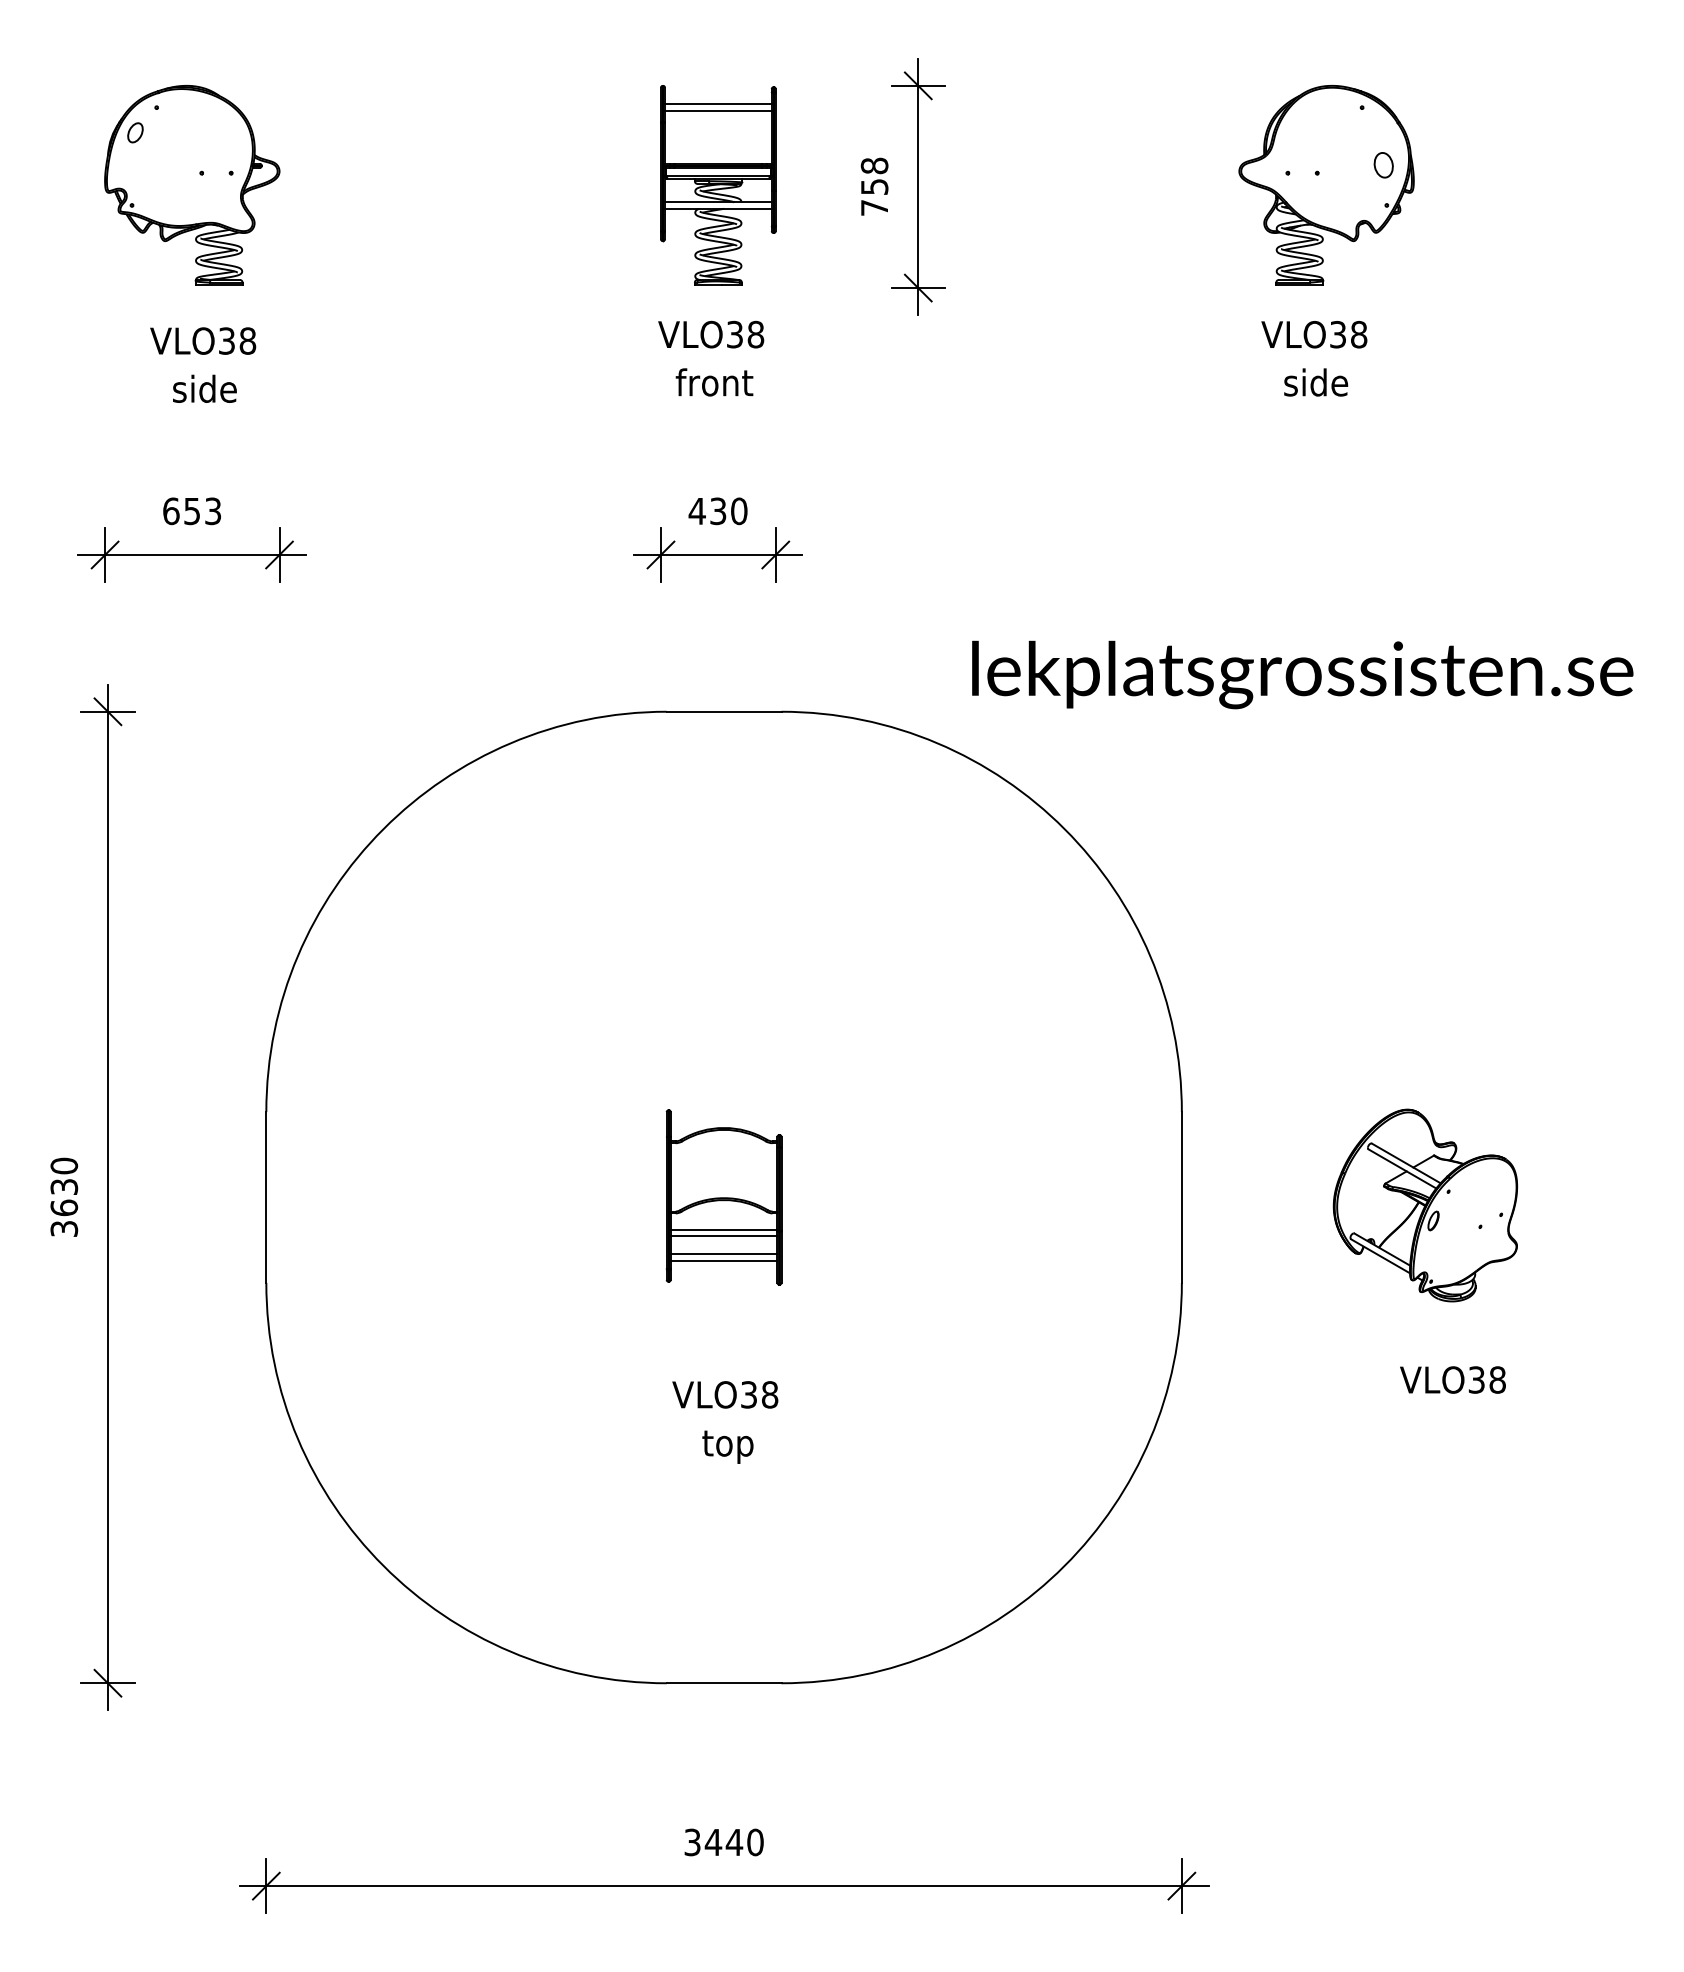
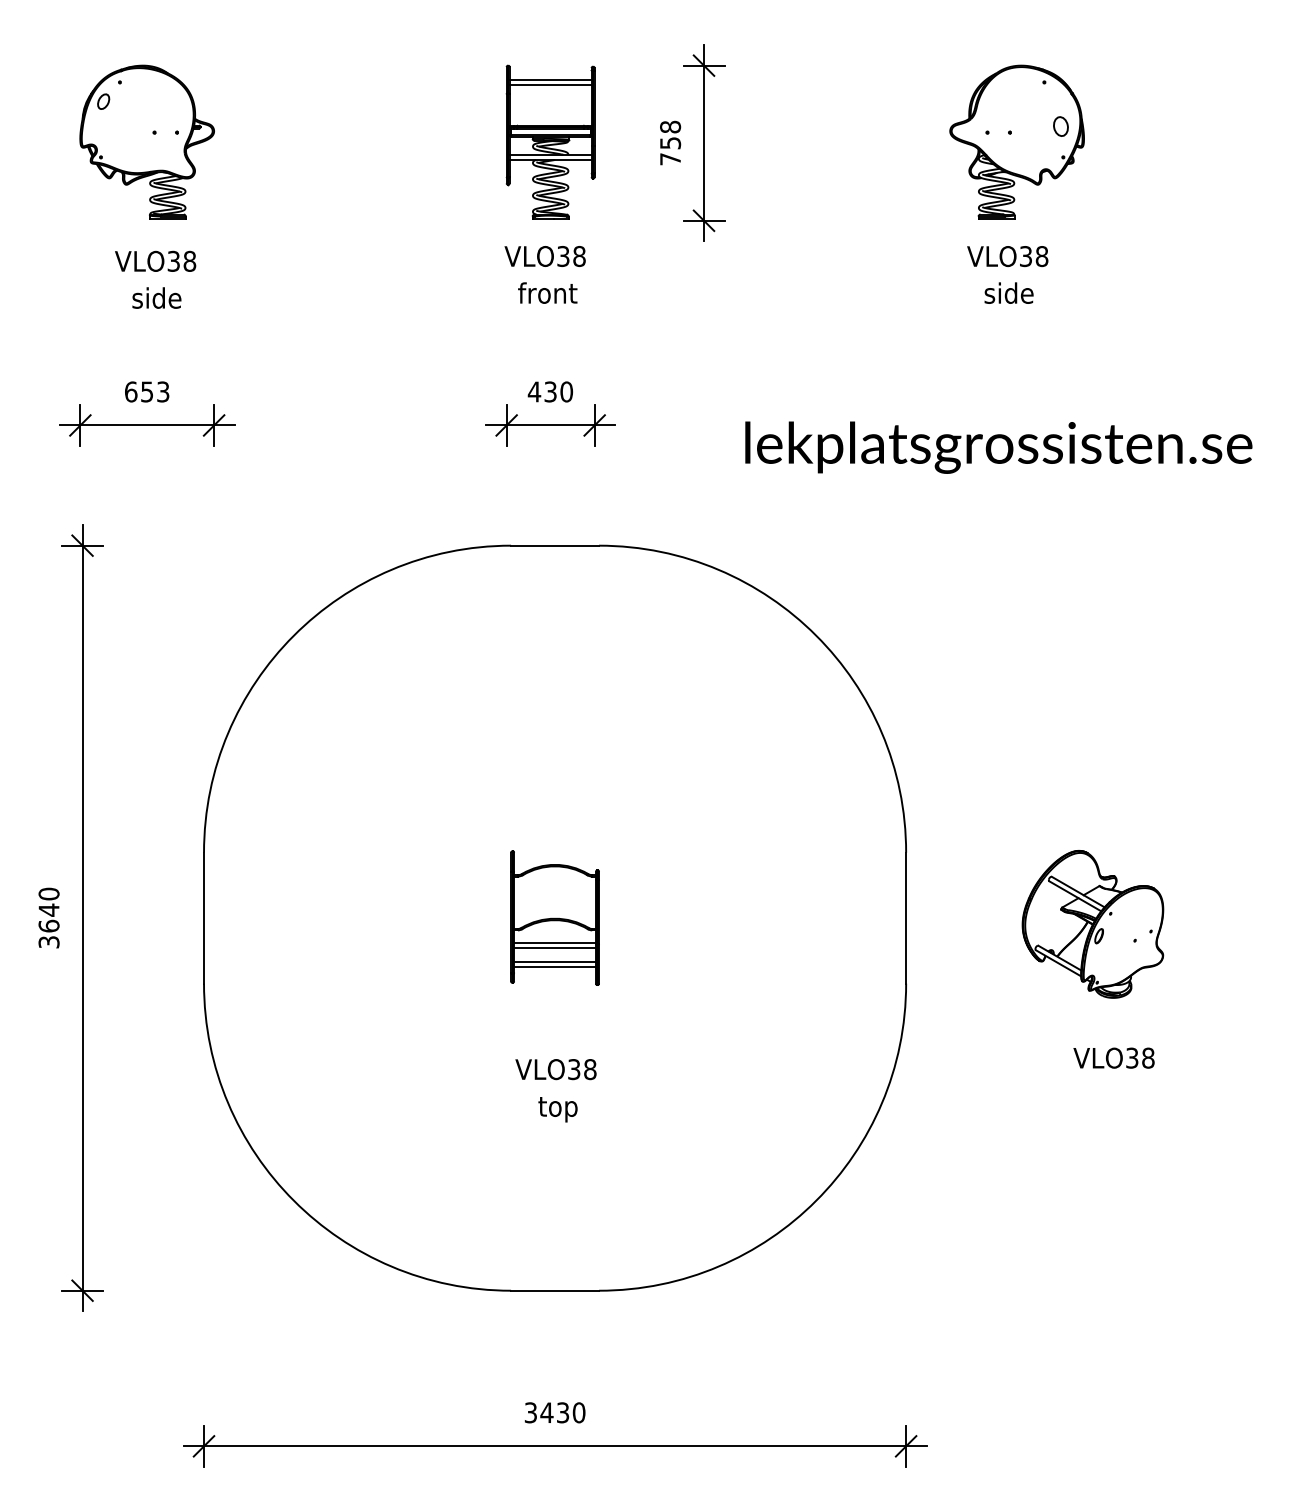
text: (1302, 674) -> (998, 447), moved
text: (64, 1186) -> (49, 909), 3630 -> 3640
text: (734, 1842) -> (563, 1412), 3440 -> 3430

